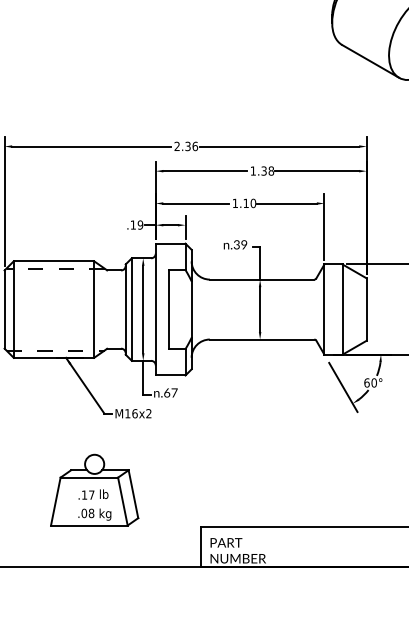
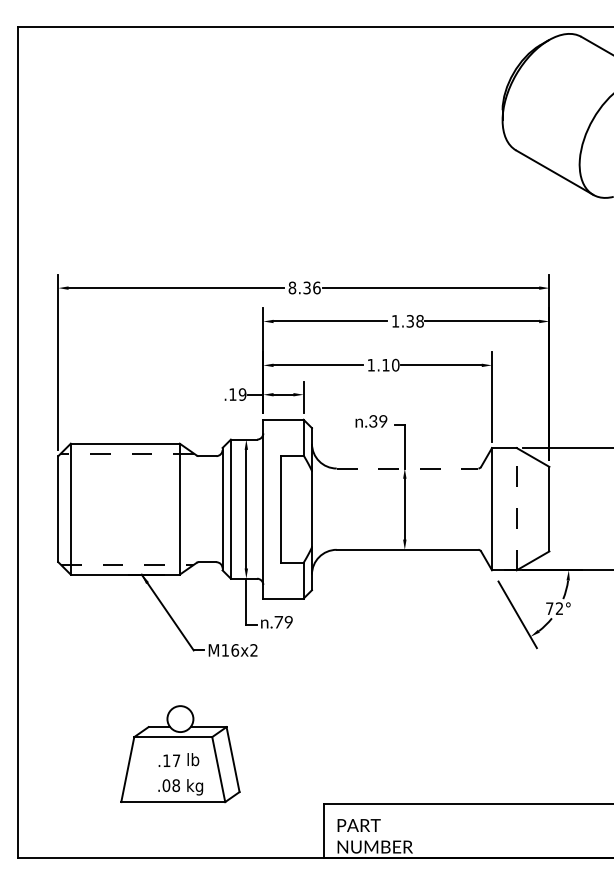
text: (177, 146) -> (292, 287), 2.36 -> 8.36
line: (262, 279) -> (407, 468), solid -> dashed
line: (342, 309) -> (516, 508), solid -> dashed
text: (370, 382) -> (554, 608), 60° -> 72°
text: (170, 393) -> (283, 622), .67 -> .79

